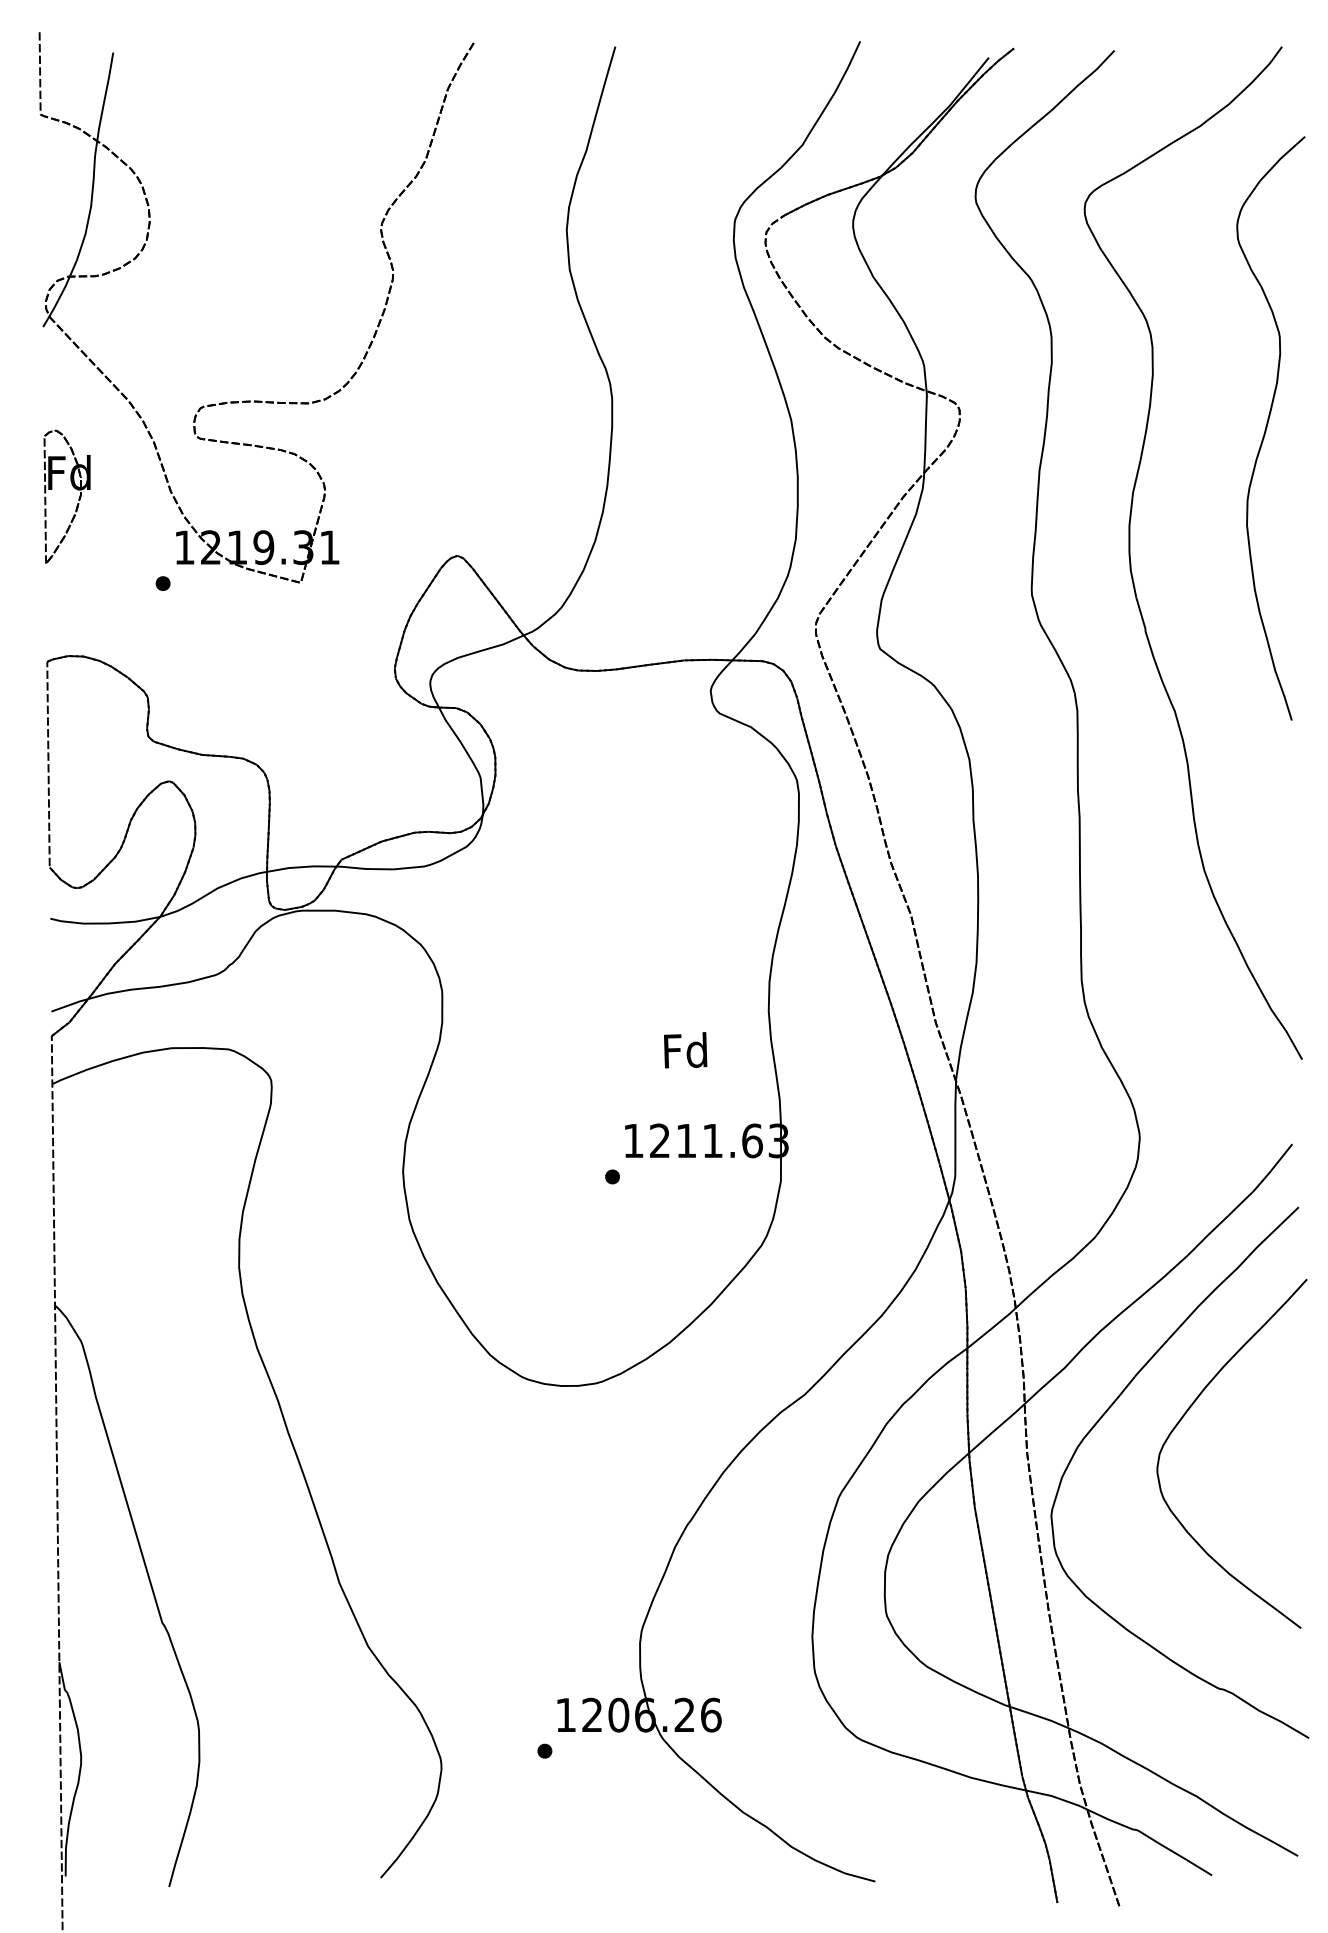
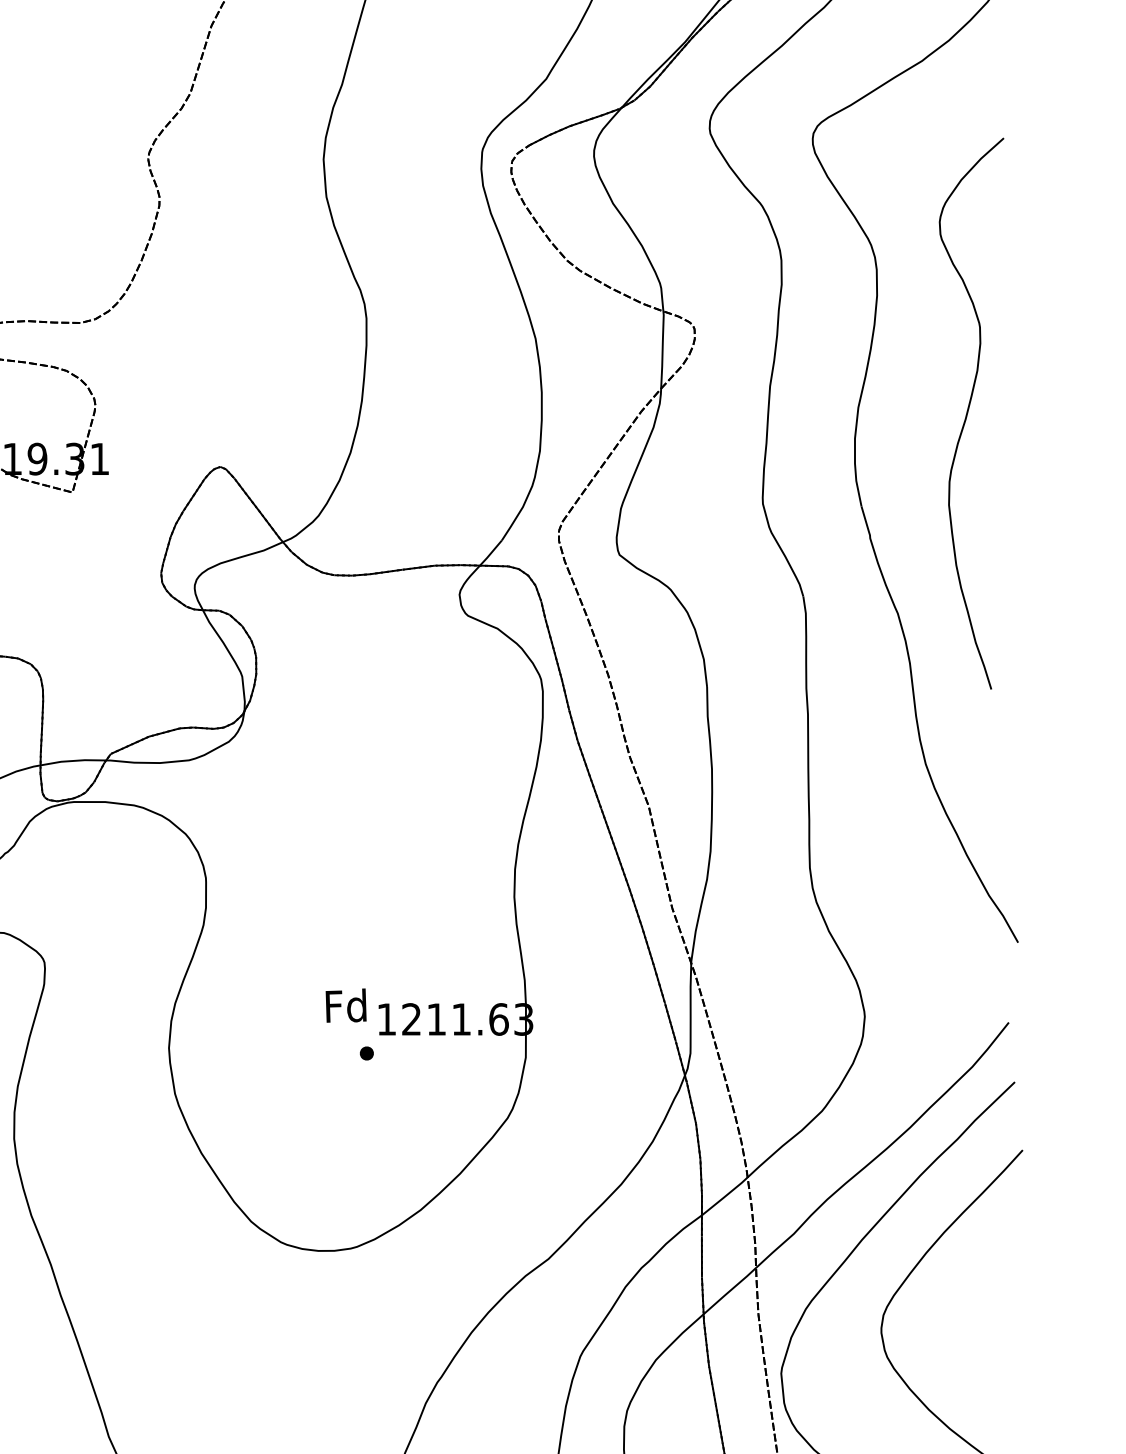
curve: (1267, 428) -> (968, 413), moved
text: (685, 1050) -> (346, 1005), moved

